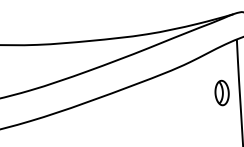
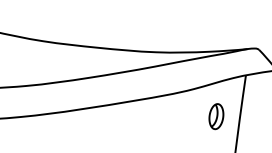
part: (222, 92) -> (216, 116), moved

